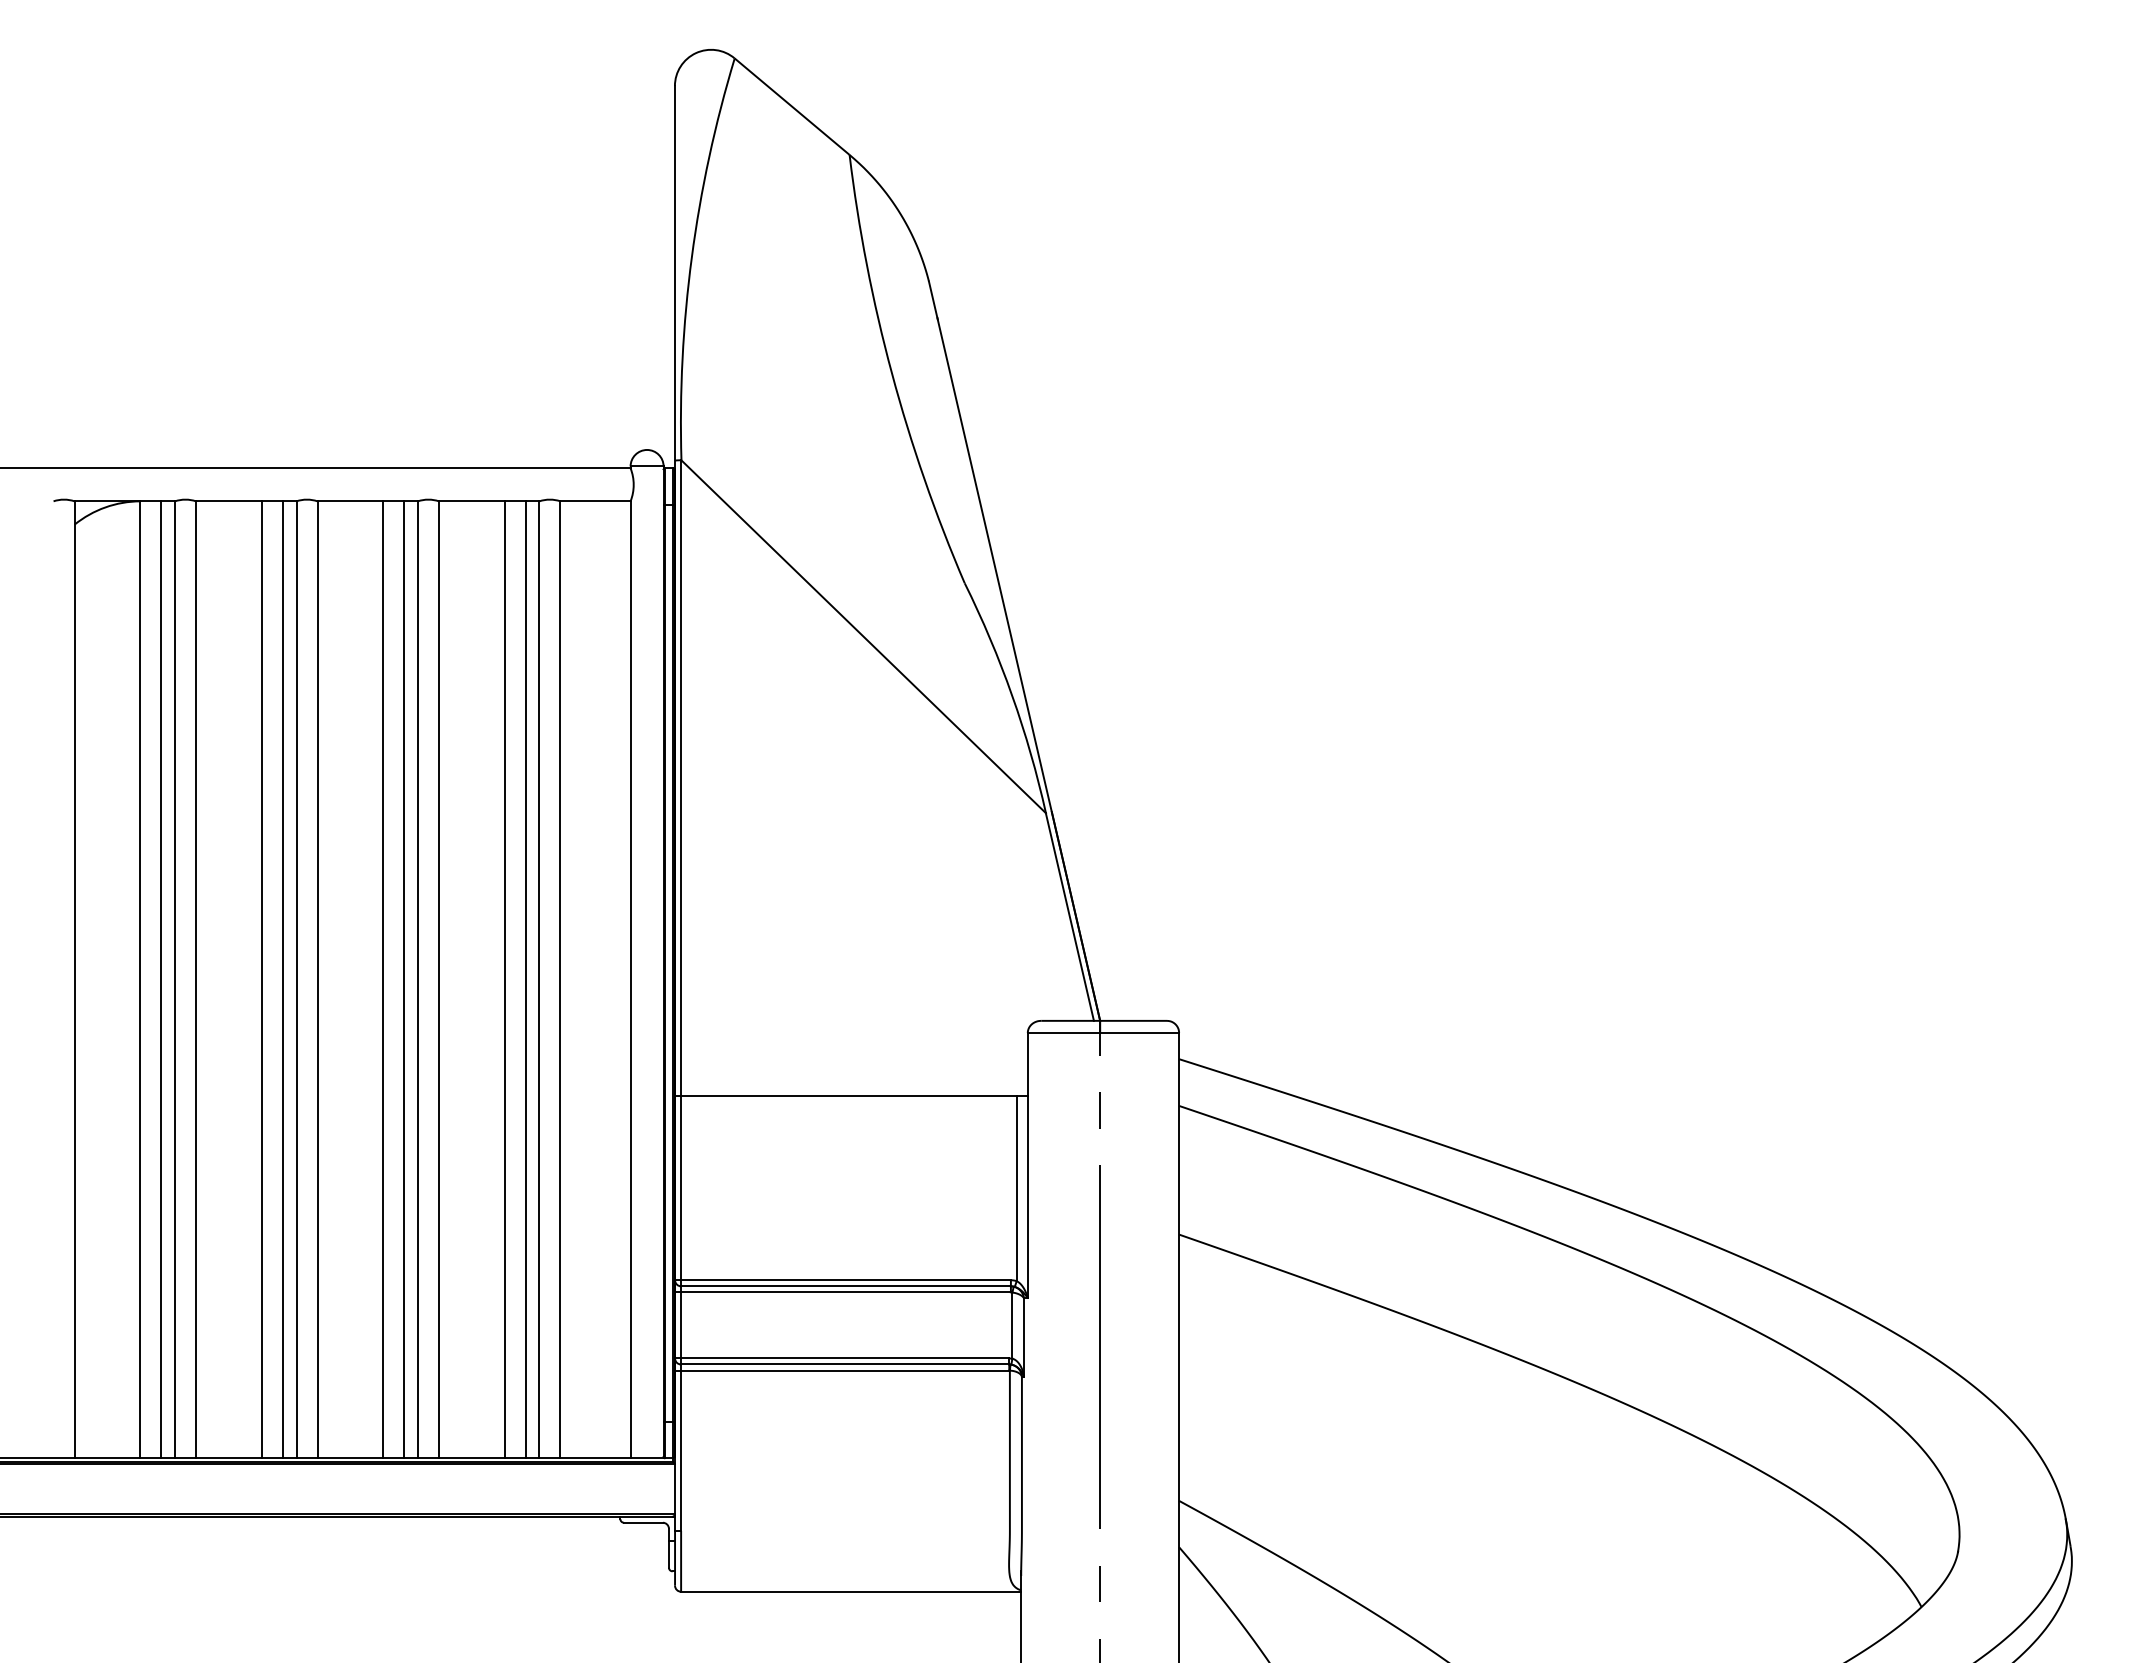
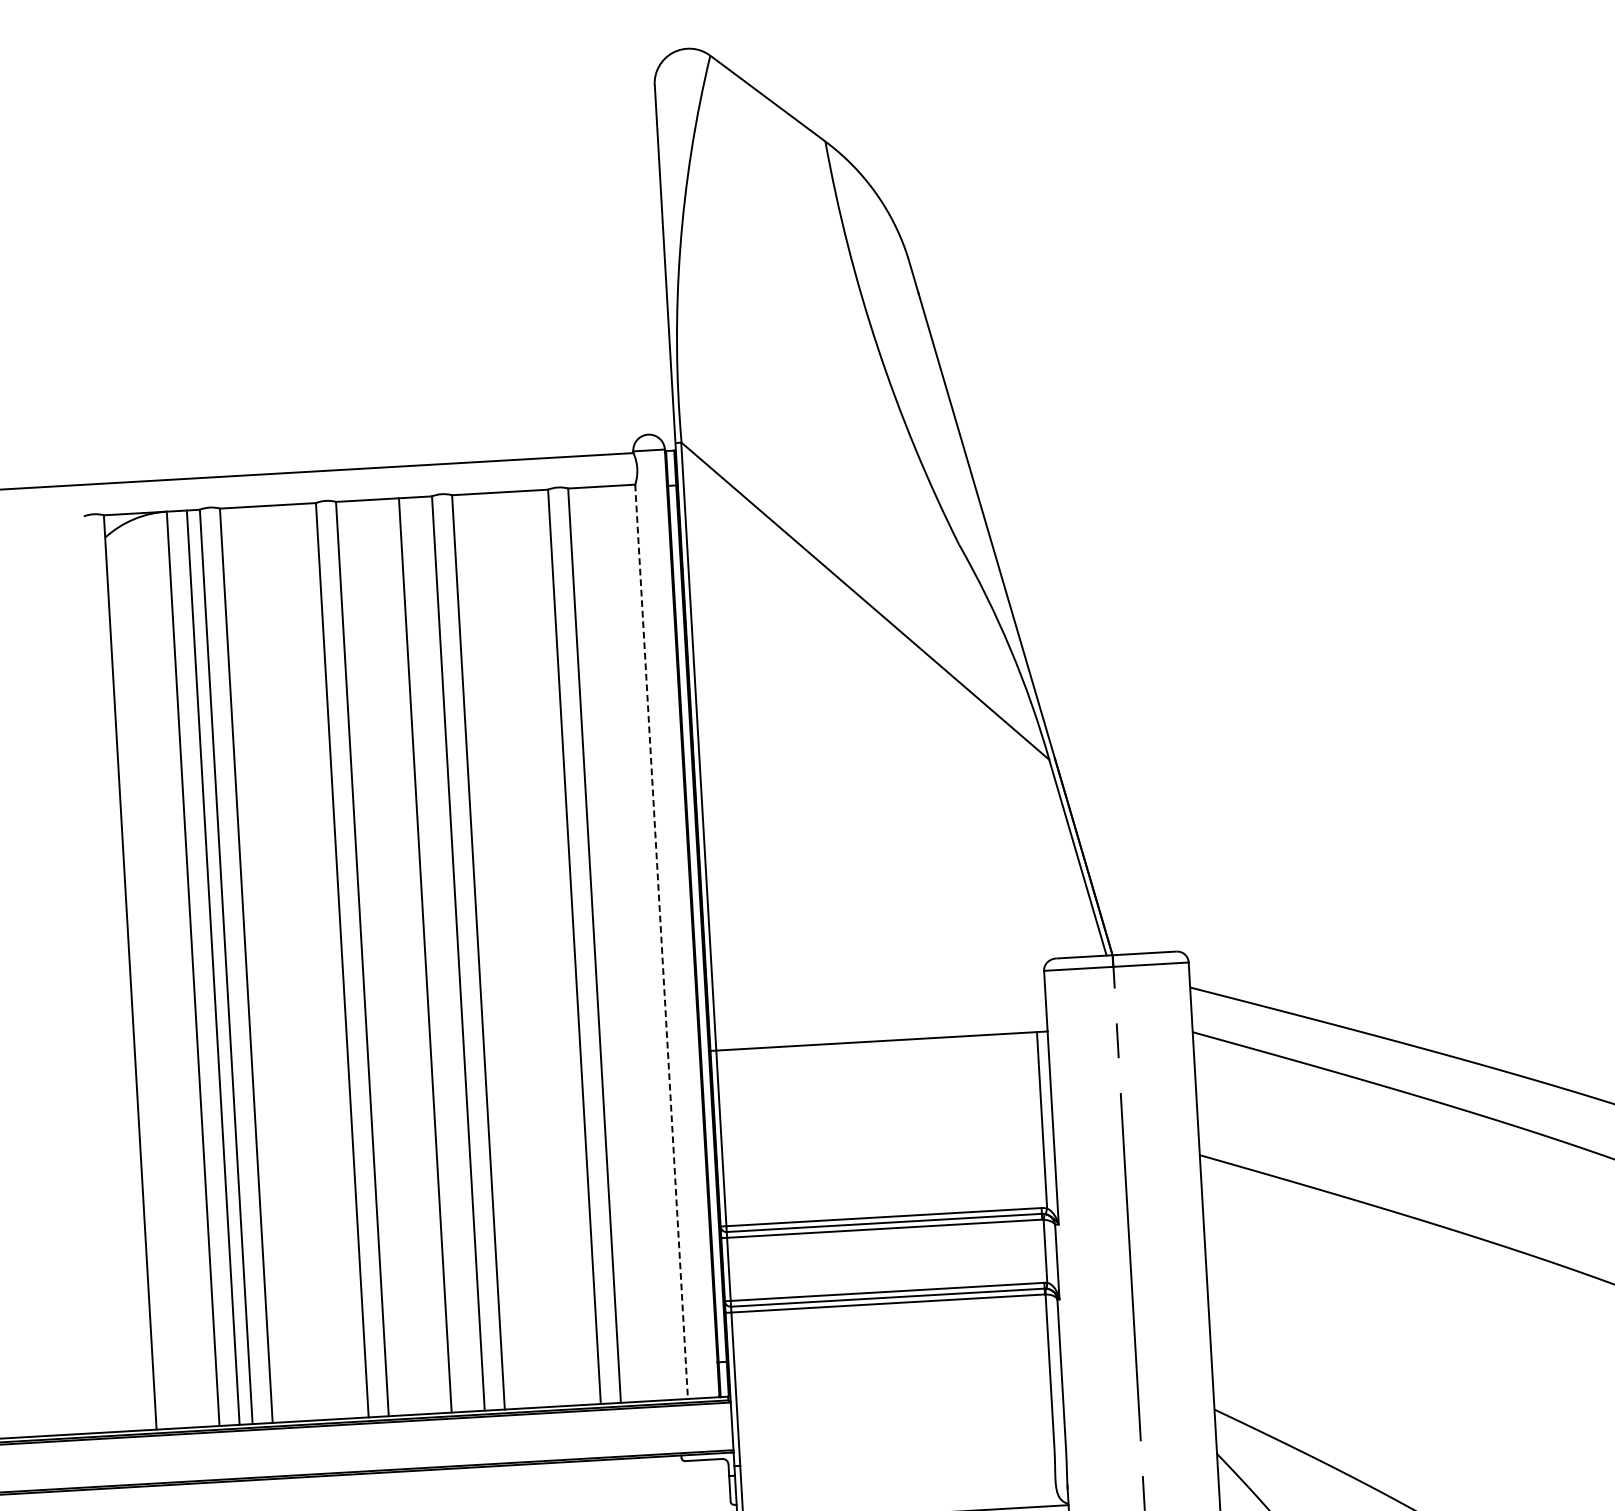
line: (261, 979) -> (308, 961), removed
line: (282, 979) -> (328, 960), removed
line: (404, 979) -> (445, 954), removed
line: (504, 979) -> (541, 948), removed
line: (525, 979) -> (561, 947), removed
line: (630, 980) -> (661, 942), solid -> dashed

